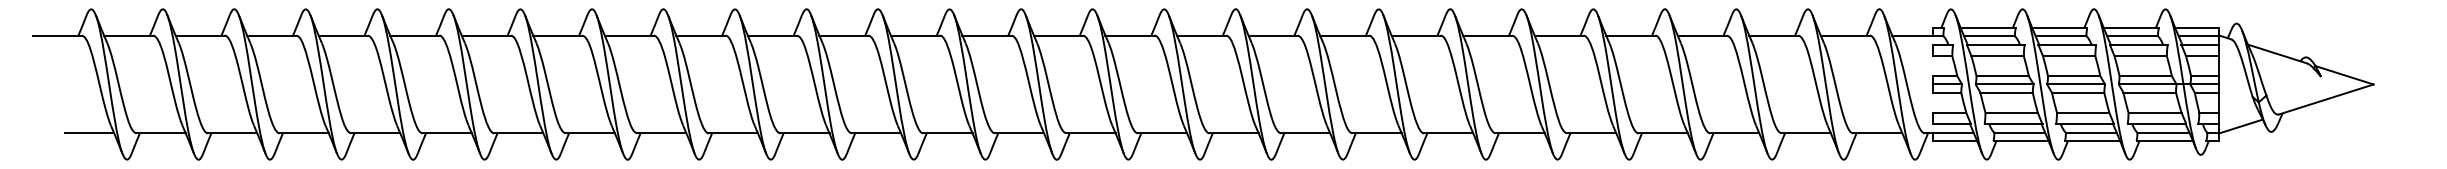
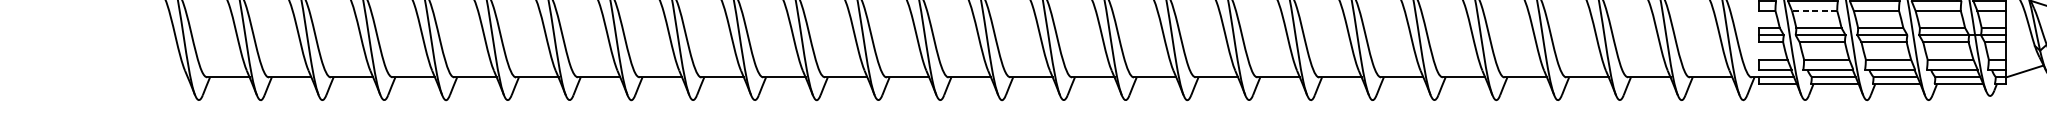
line: (1997, 56) -> (1814, 11), solid -> dashed
line: (89, 133) -> (166, 77), removed

